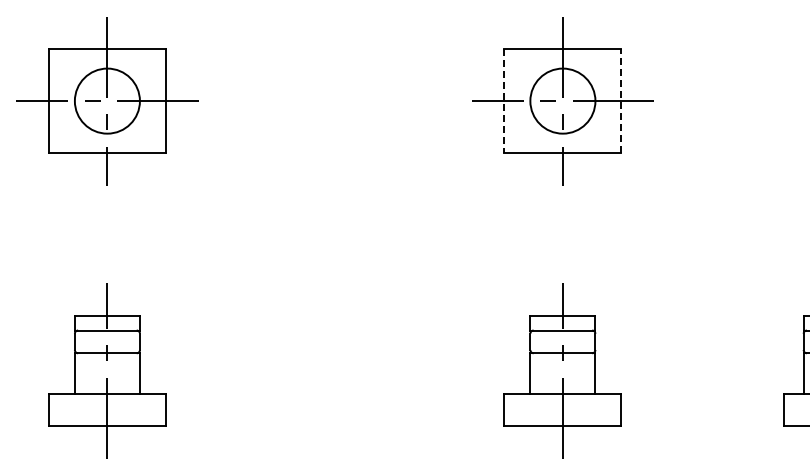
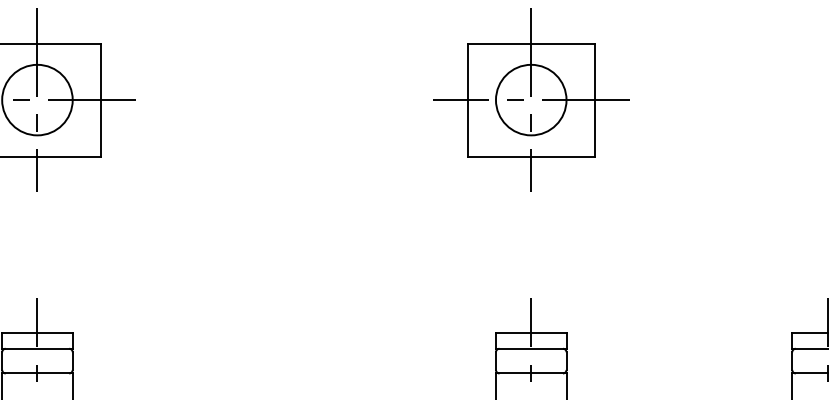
line: (621, 100) -> (594, 99), dashed -> solid
line: (504, 101) -> (467, 100), dashed -> solid

